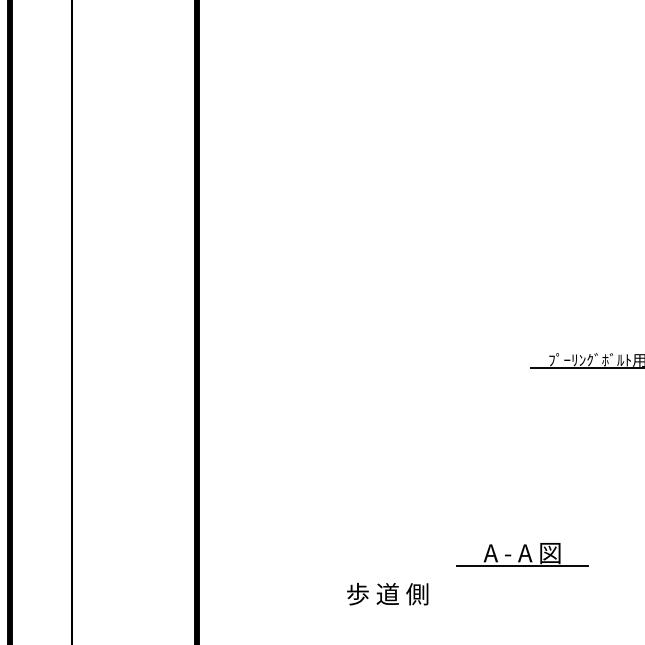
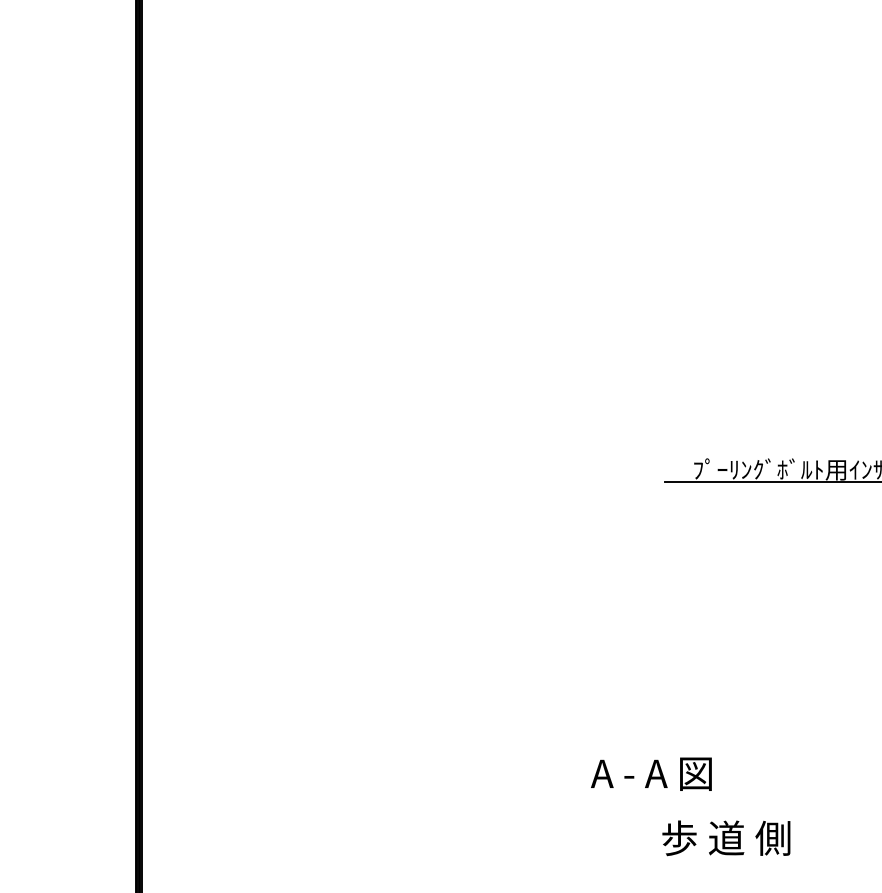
line: (521, 566) -> (650, 794), removed
text: (387, 594) -> (726, 838), moved

